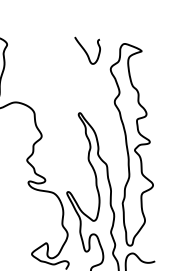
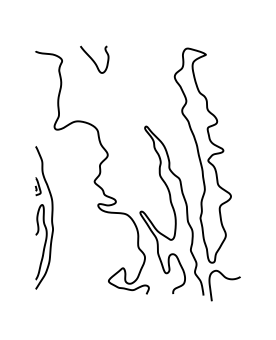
curve: (85, 50) -> (93, 59), moved

